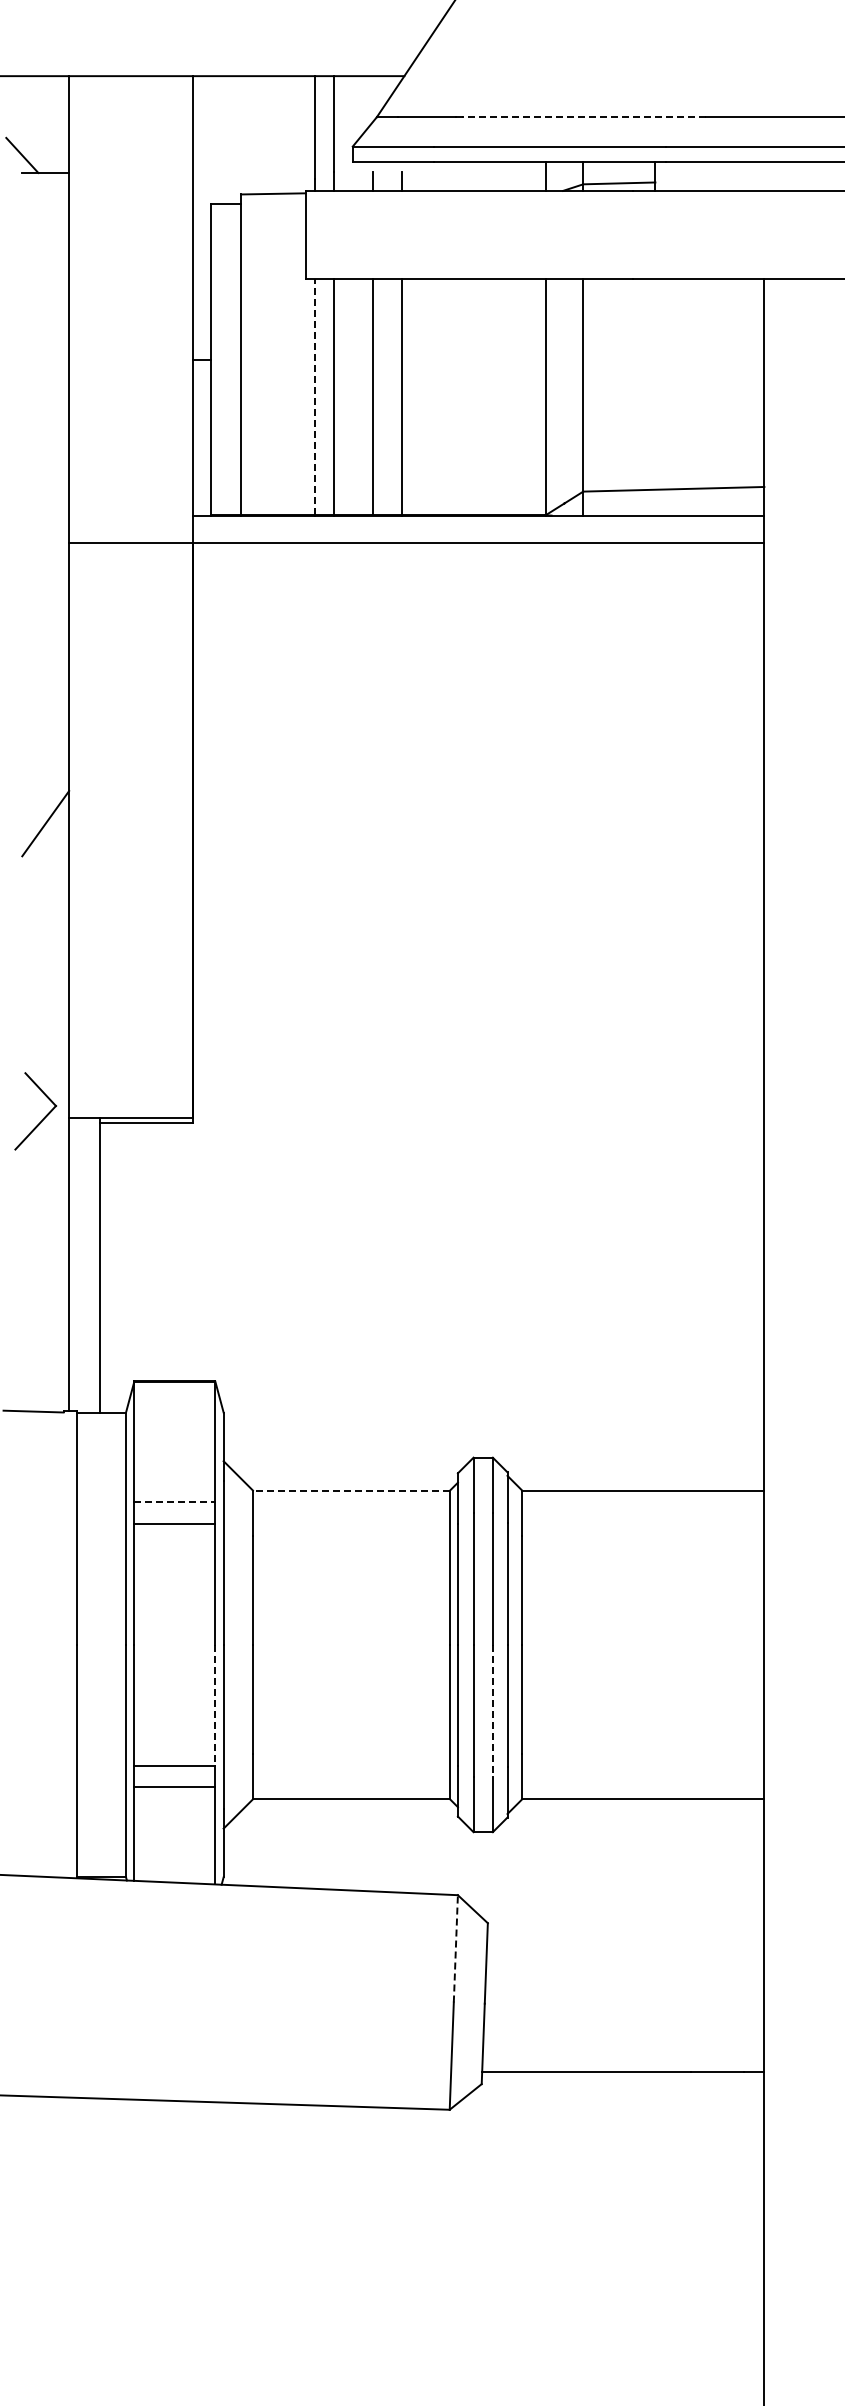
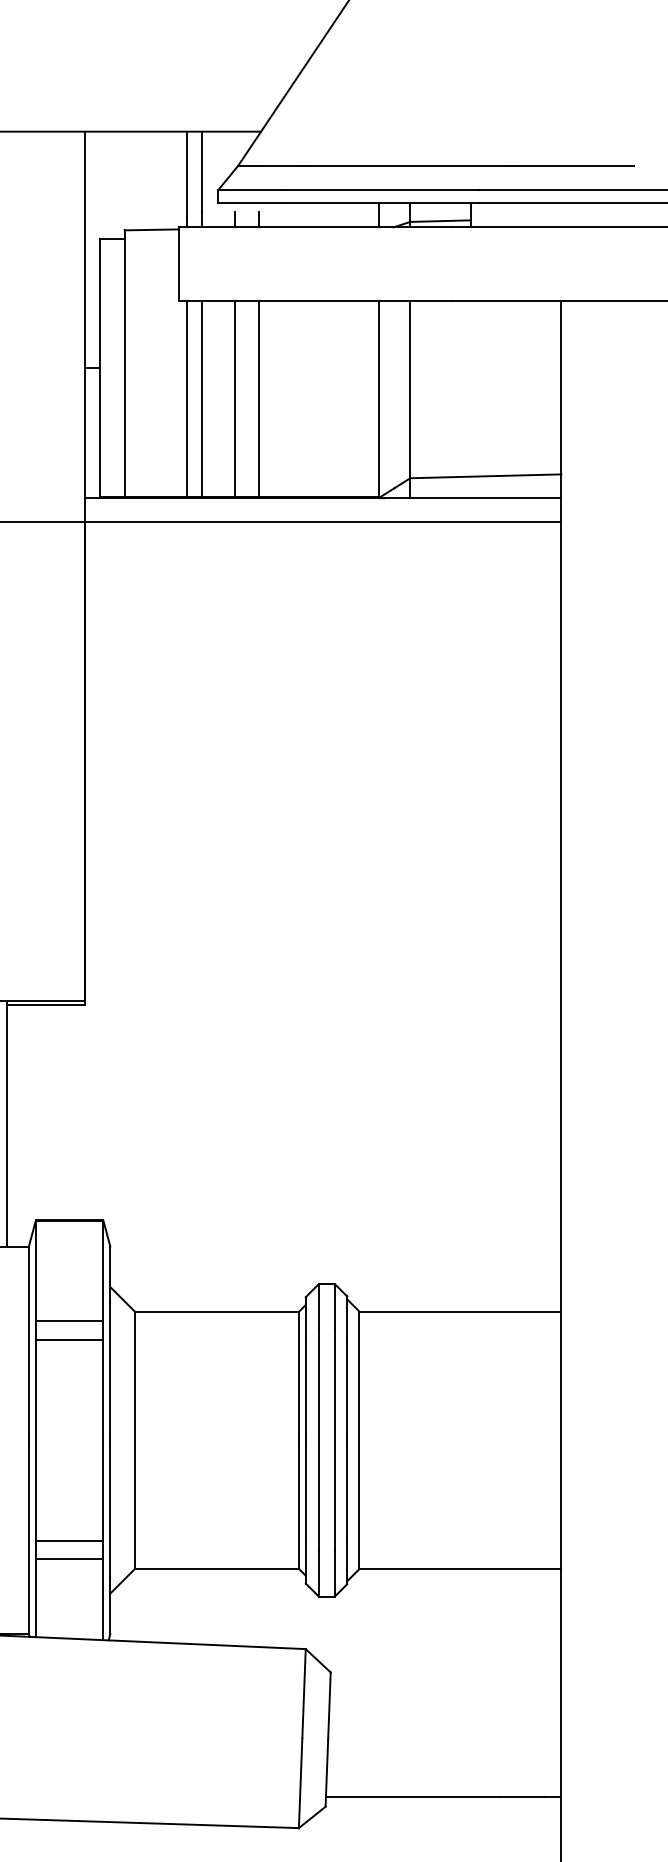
line: (583, 117) -> (410, 166), dashed -> solid
line: (315, 396) -> (186, 398), dashed -> solid
line: (351, 1490) -> (216, 1311), dashed -> solid
line: (175, 1502) -> (70, 1321), dashed -> solid
line: (215, 1705) -> (103, 1490), dashed -> solid
line: (492, 1711) -> (334, 1495), dashed -> solid
line: (455, 1948) -> (303, 1693), dashed -> solid

